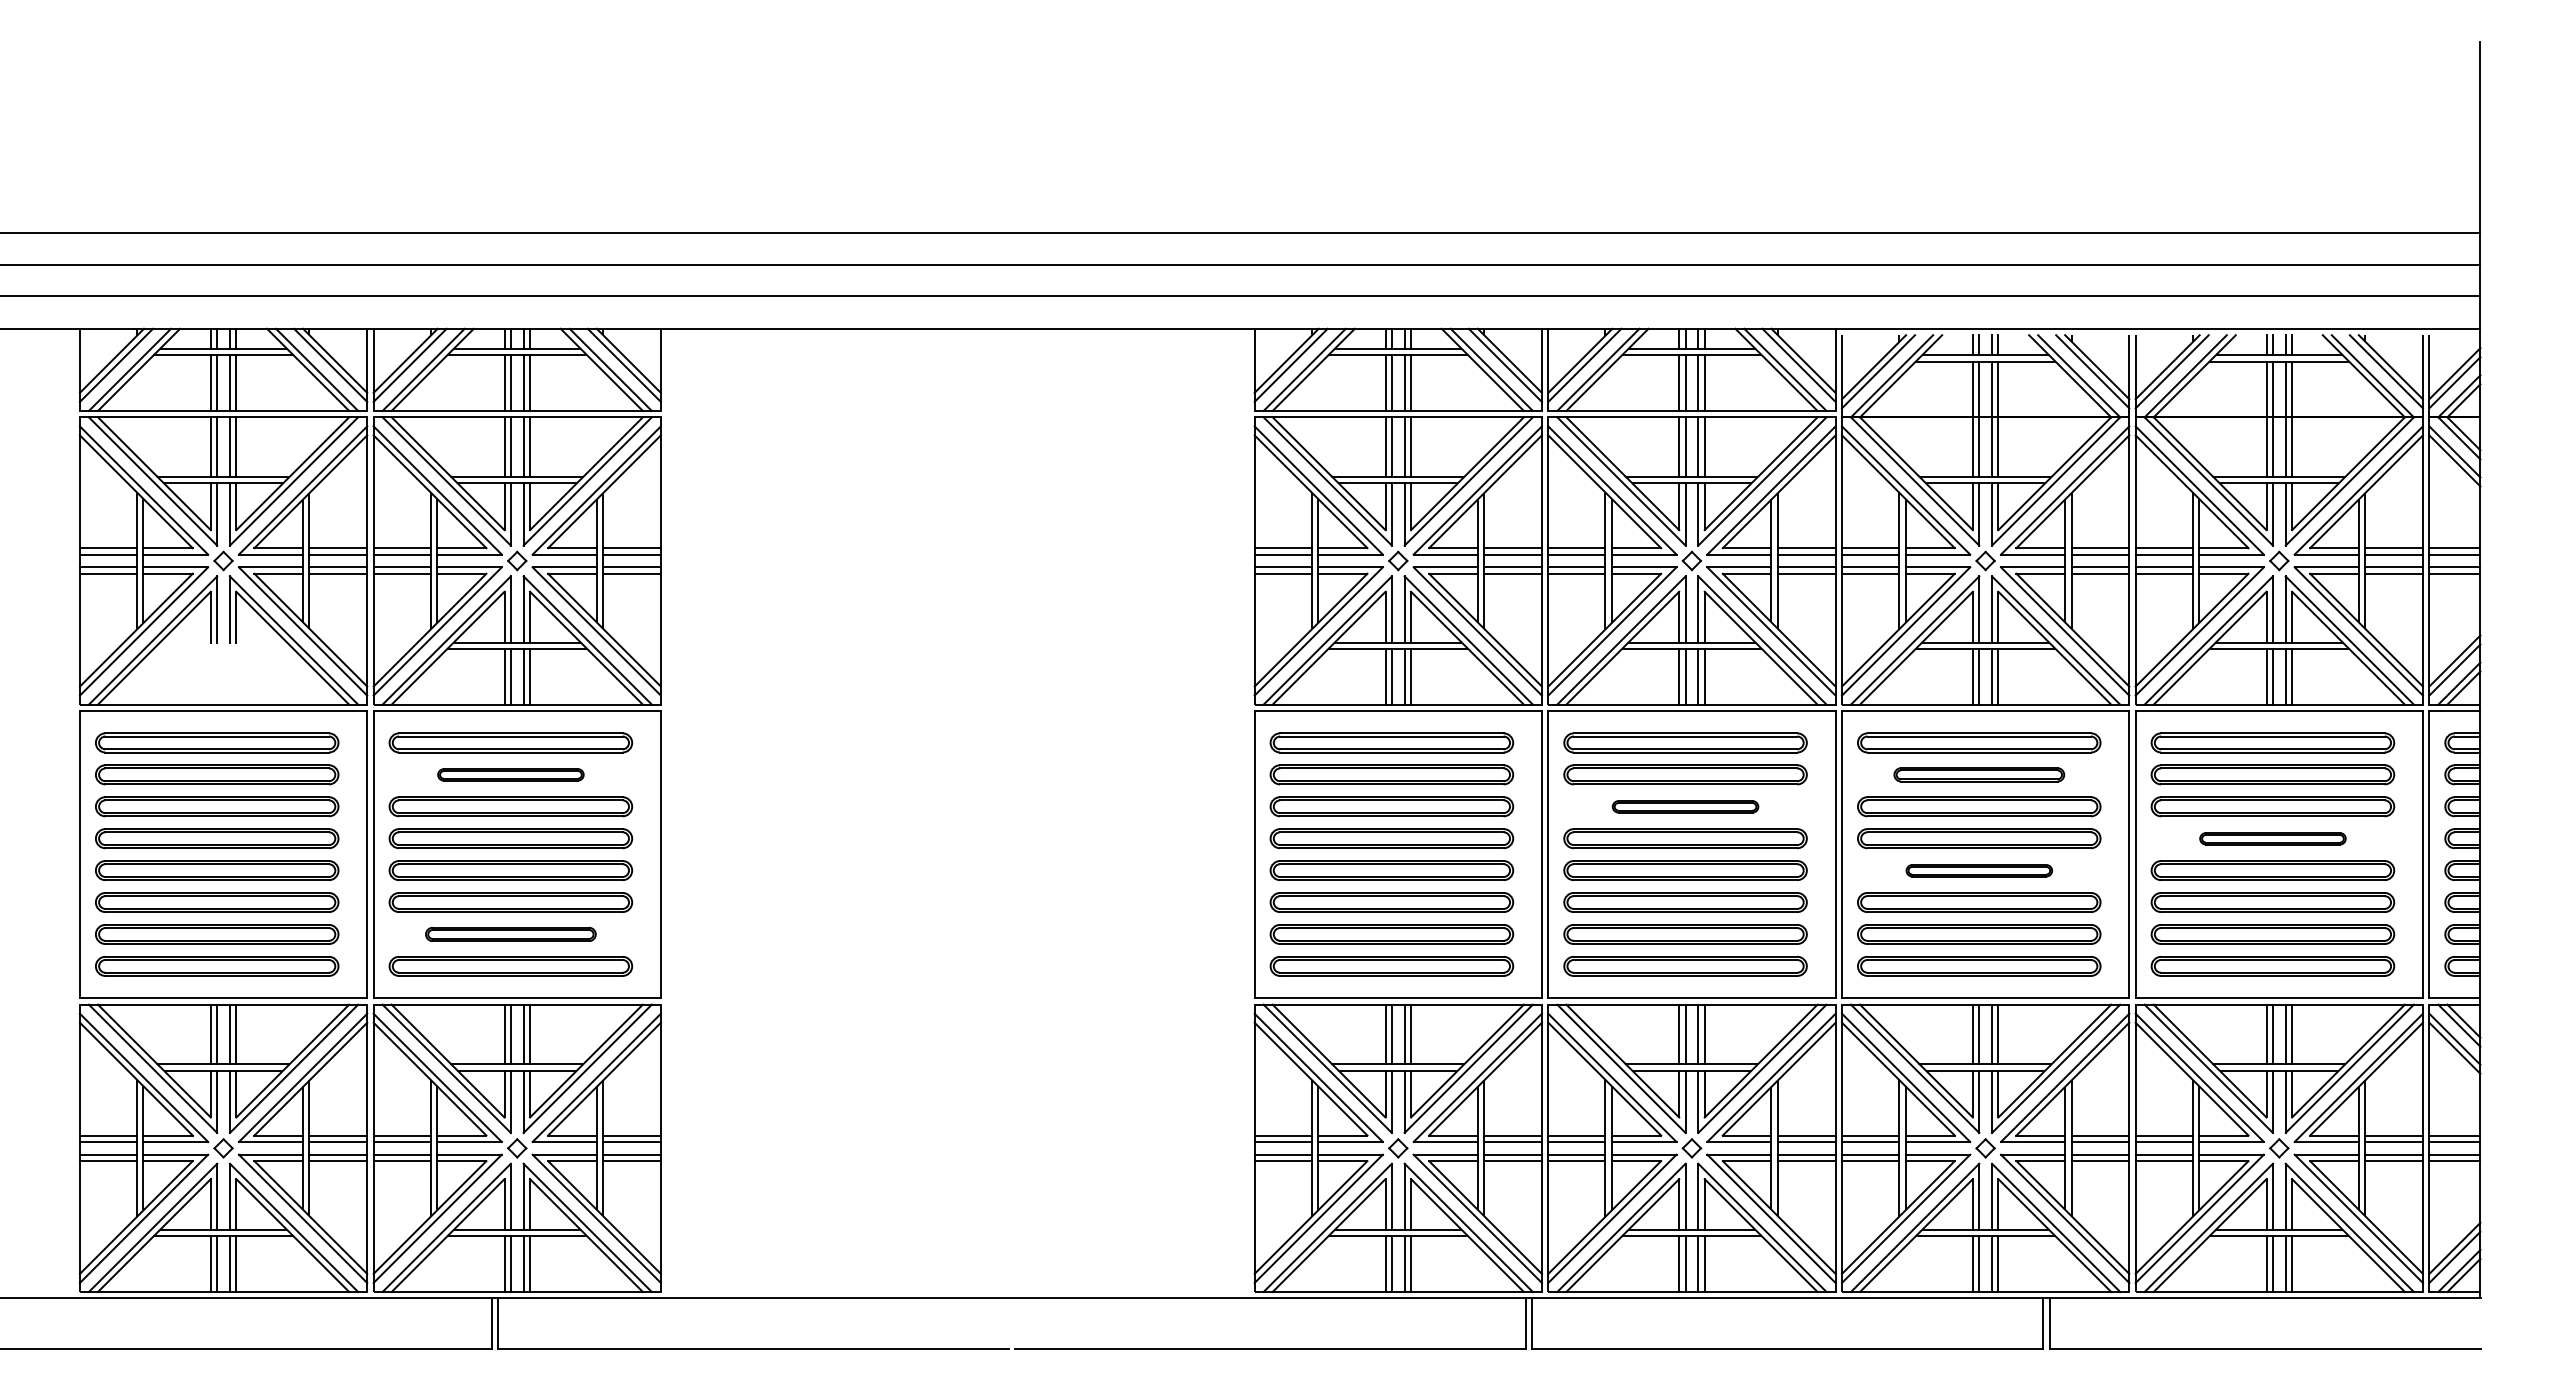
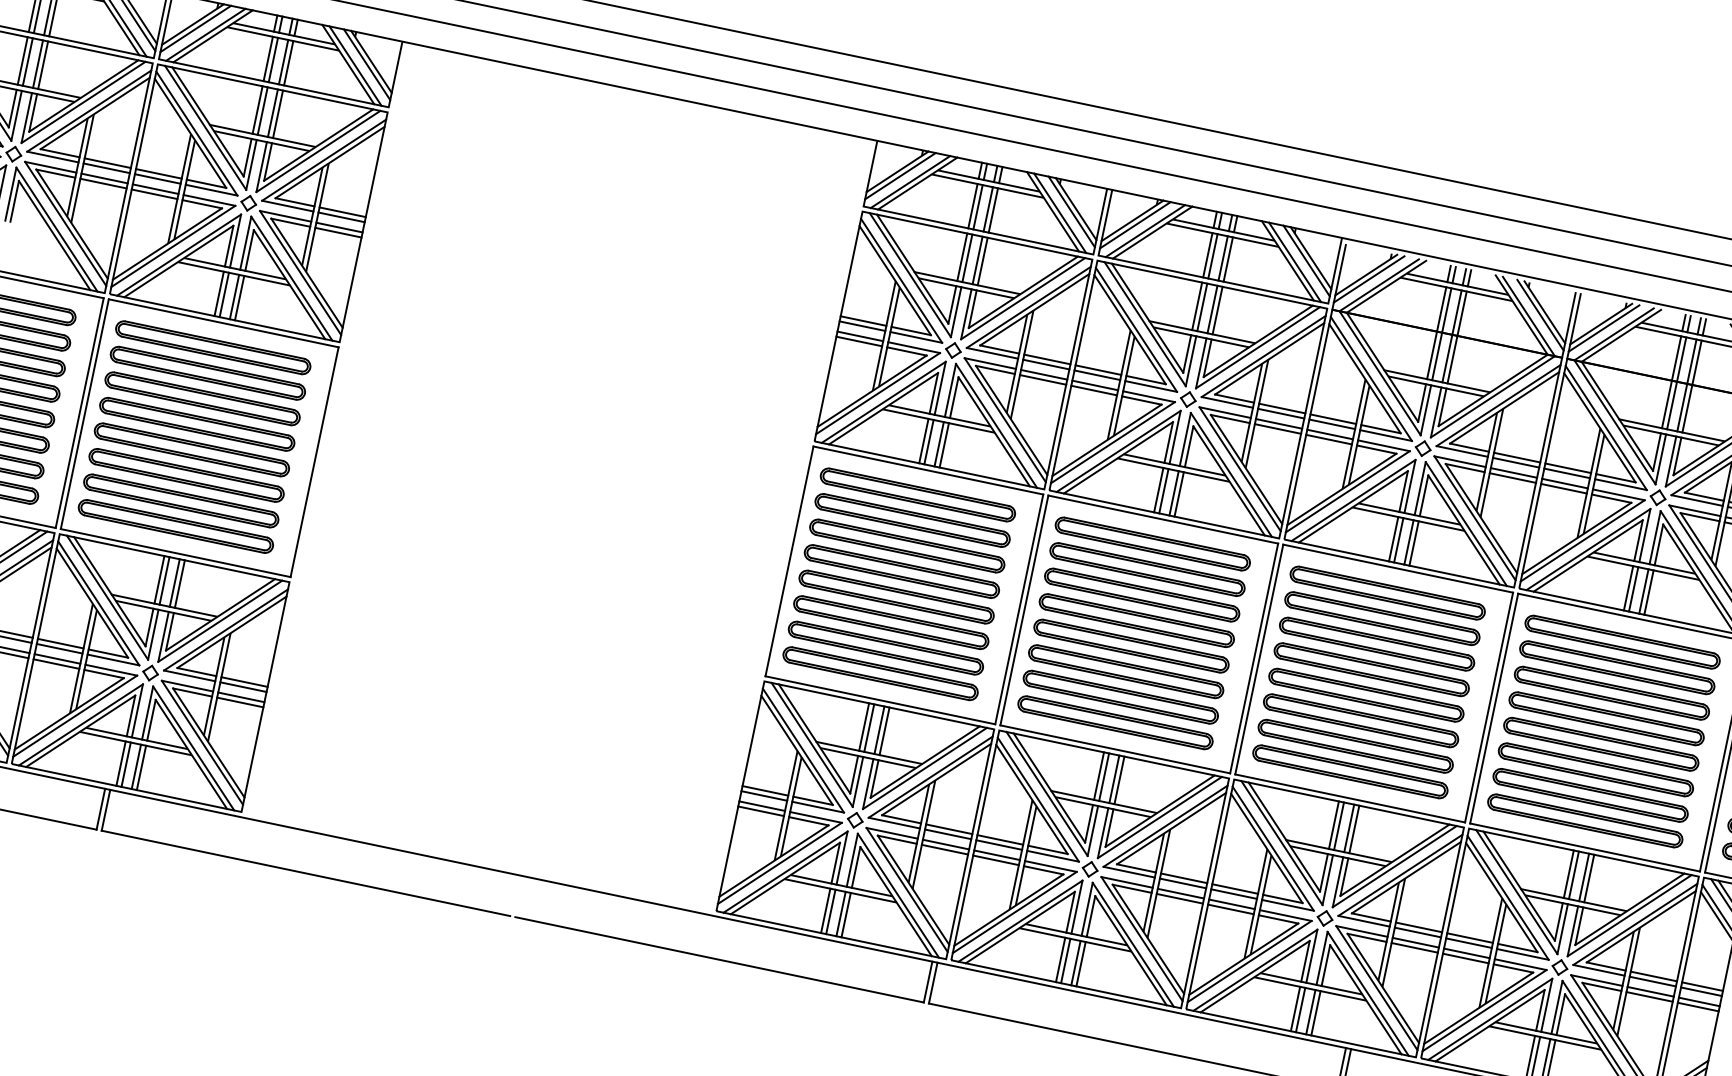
part: (510, 774) -> (207, 372), size x1.67
part: (1979, 774) -> (1382, 618), size x1.43
part: (1685, 806) -> (1142, 594), size x1.67
part: (2272, 838) -> (1606, 718), size x1.67
part: (1979, 870) -> (1366, 695), size x1.67
part: (510, 934) -> (180, 500), size x1.43

